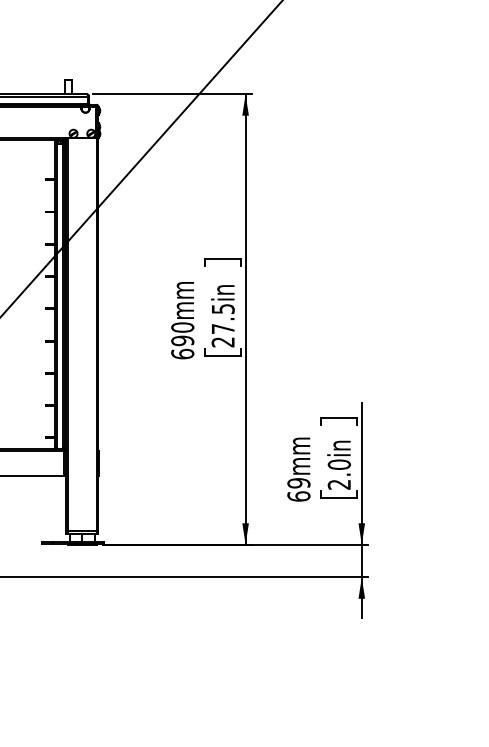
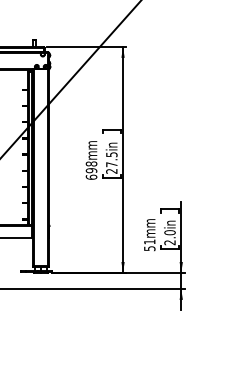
text: (182, 326) -> (91, 163), 690mm -> 698mm
text: (298, 490) -> (149, 245), 69mm -> 51mm

